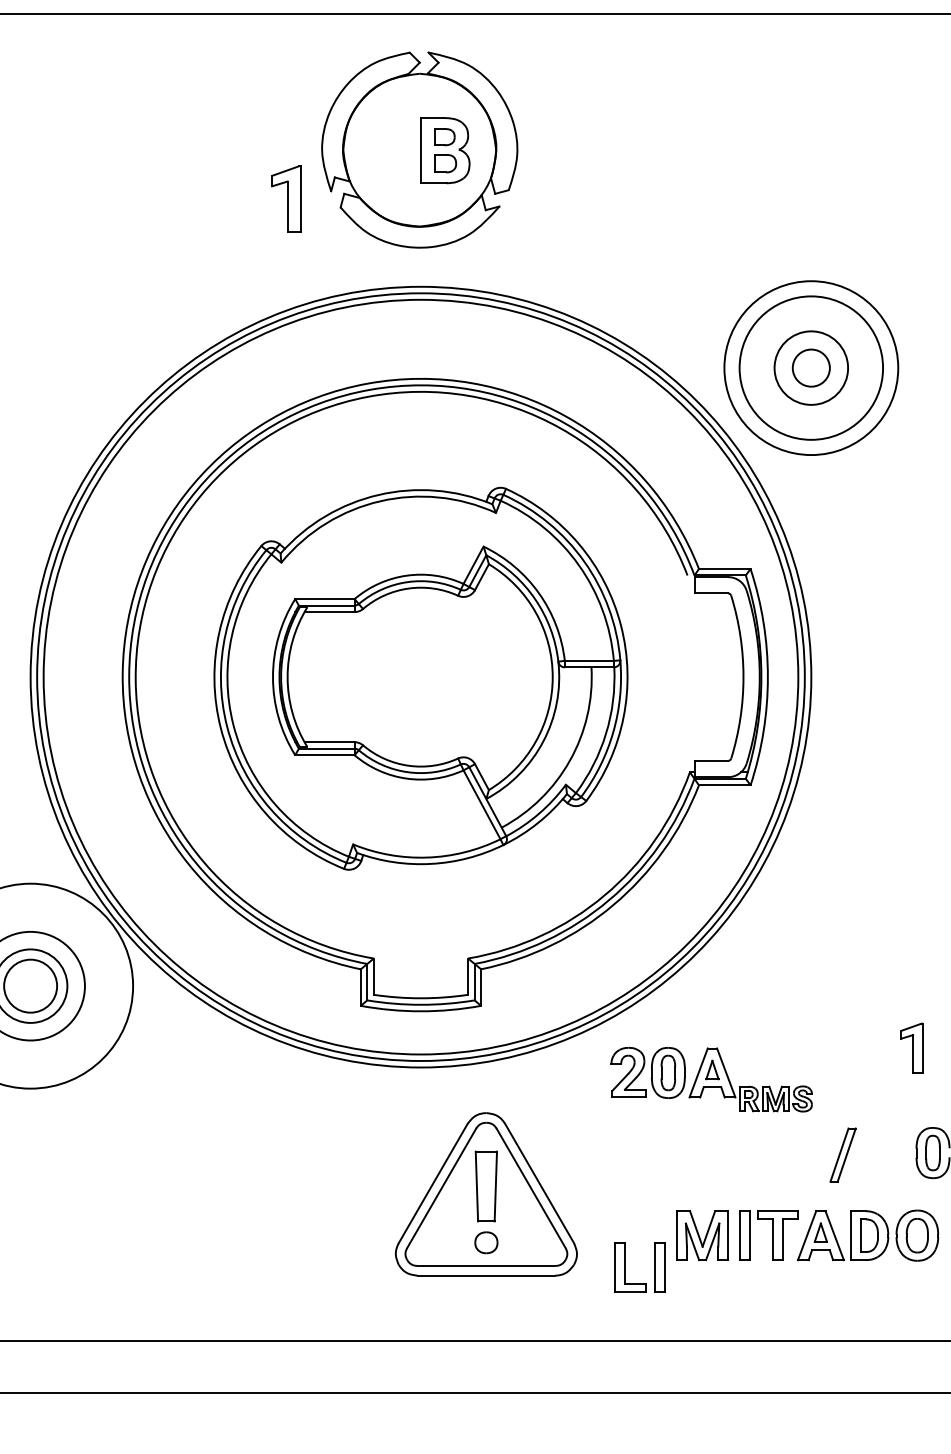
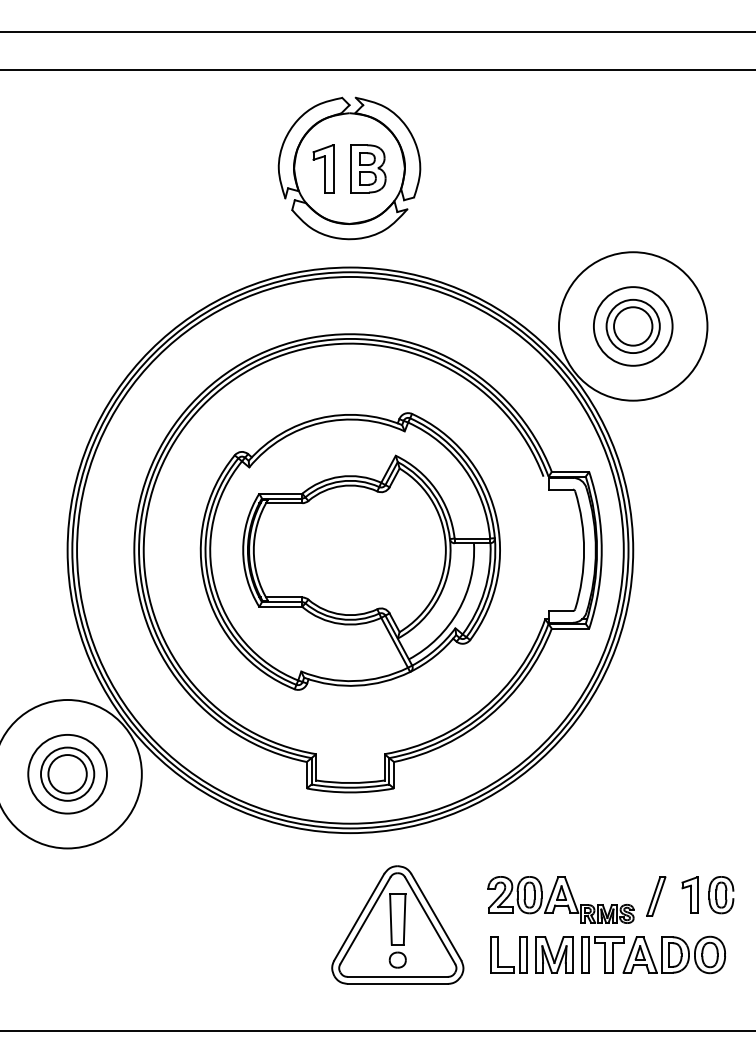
part: (285, 198) -> (323, 168), moved
circle: (810, 368) -> (632, 326), size x0.62
circle: (810, 368) -> (632, 326), size x1.43
circle: (811, 368) -> (633, 326), size x1.43
part: (911, 1047) -> (689, 894), moved
part: (710, 1079) -> (560, 899), moved
part: (625, 1266) -> (498, 954), moved

